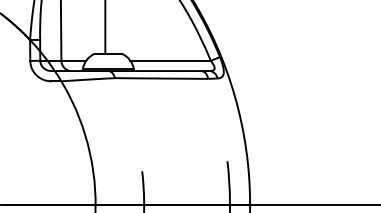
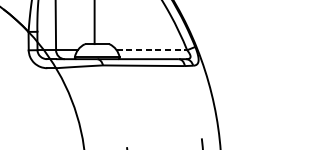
line: (171, 60) -> (152, 49), solid -> dashed

